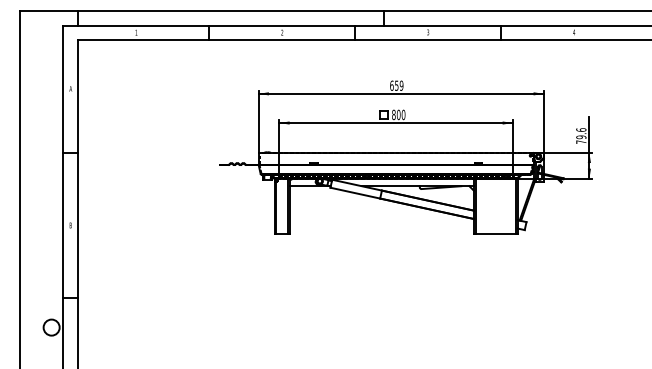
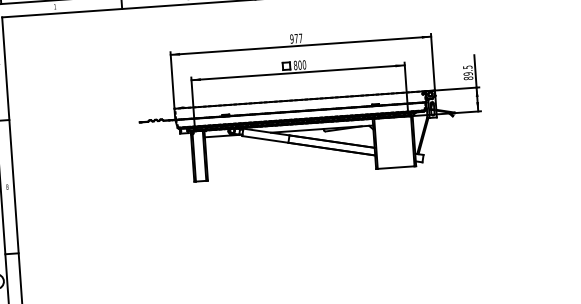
text: (396, 85) -> (296, 38), 659 -> 977
text: (581, 135) -> (468, 72), 79.6 -> 89.5

